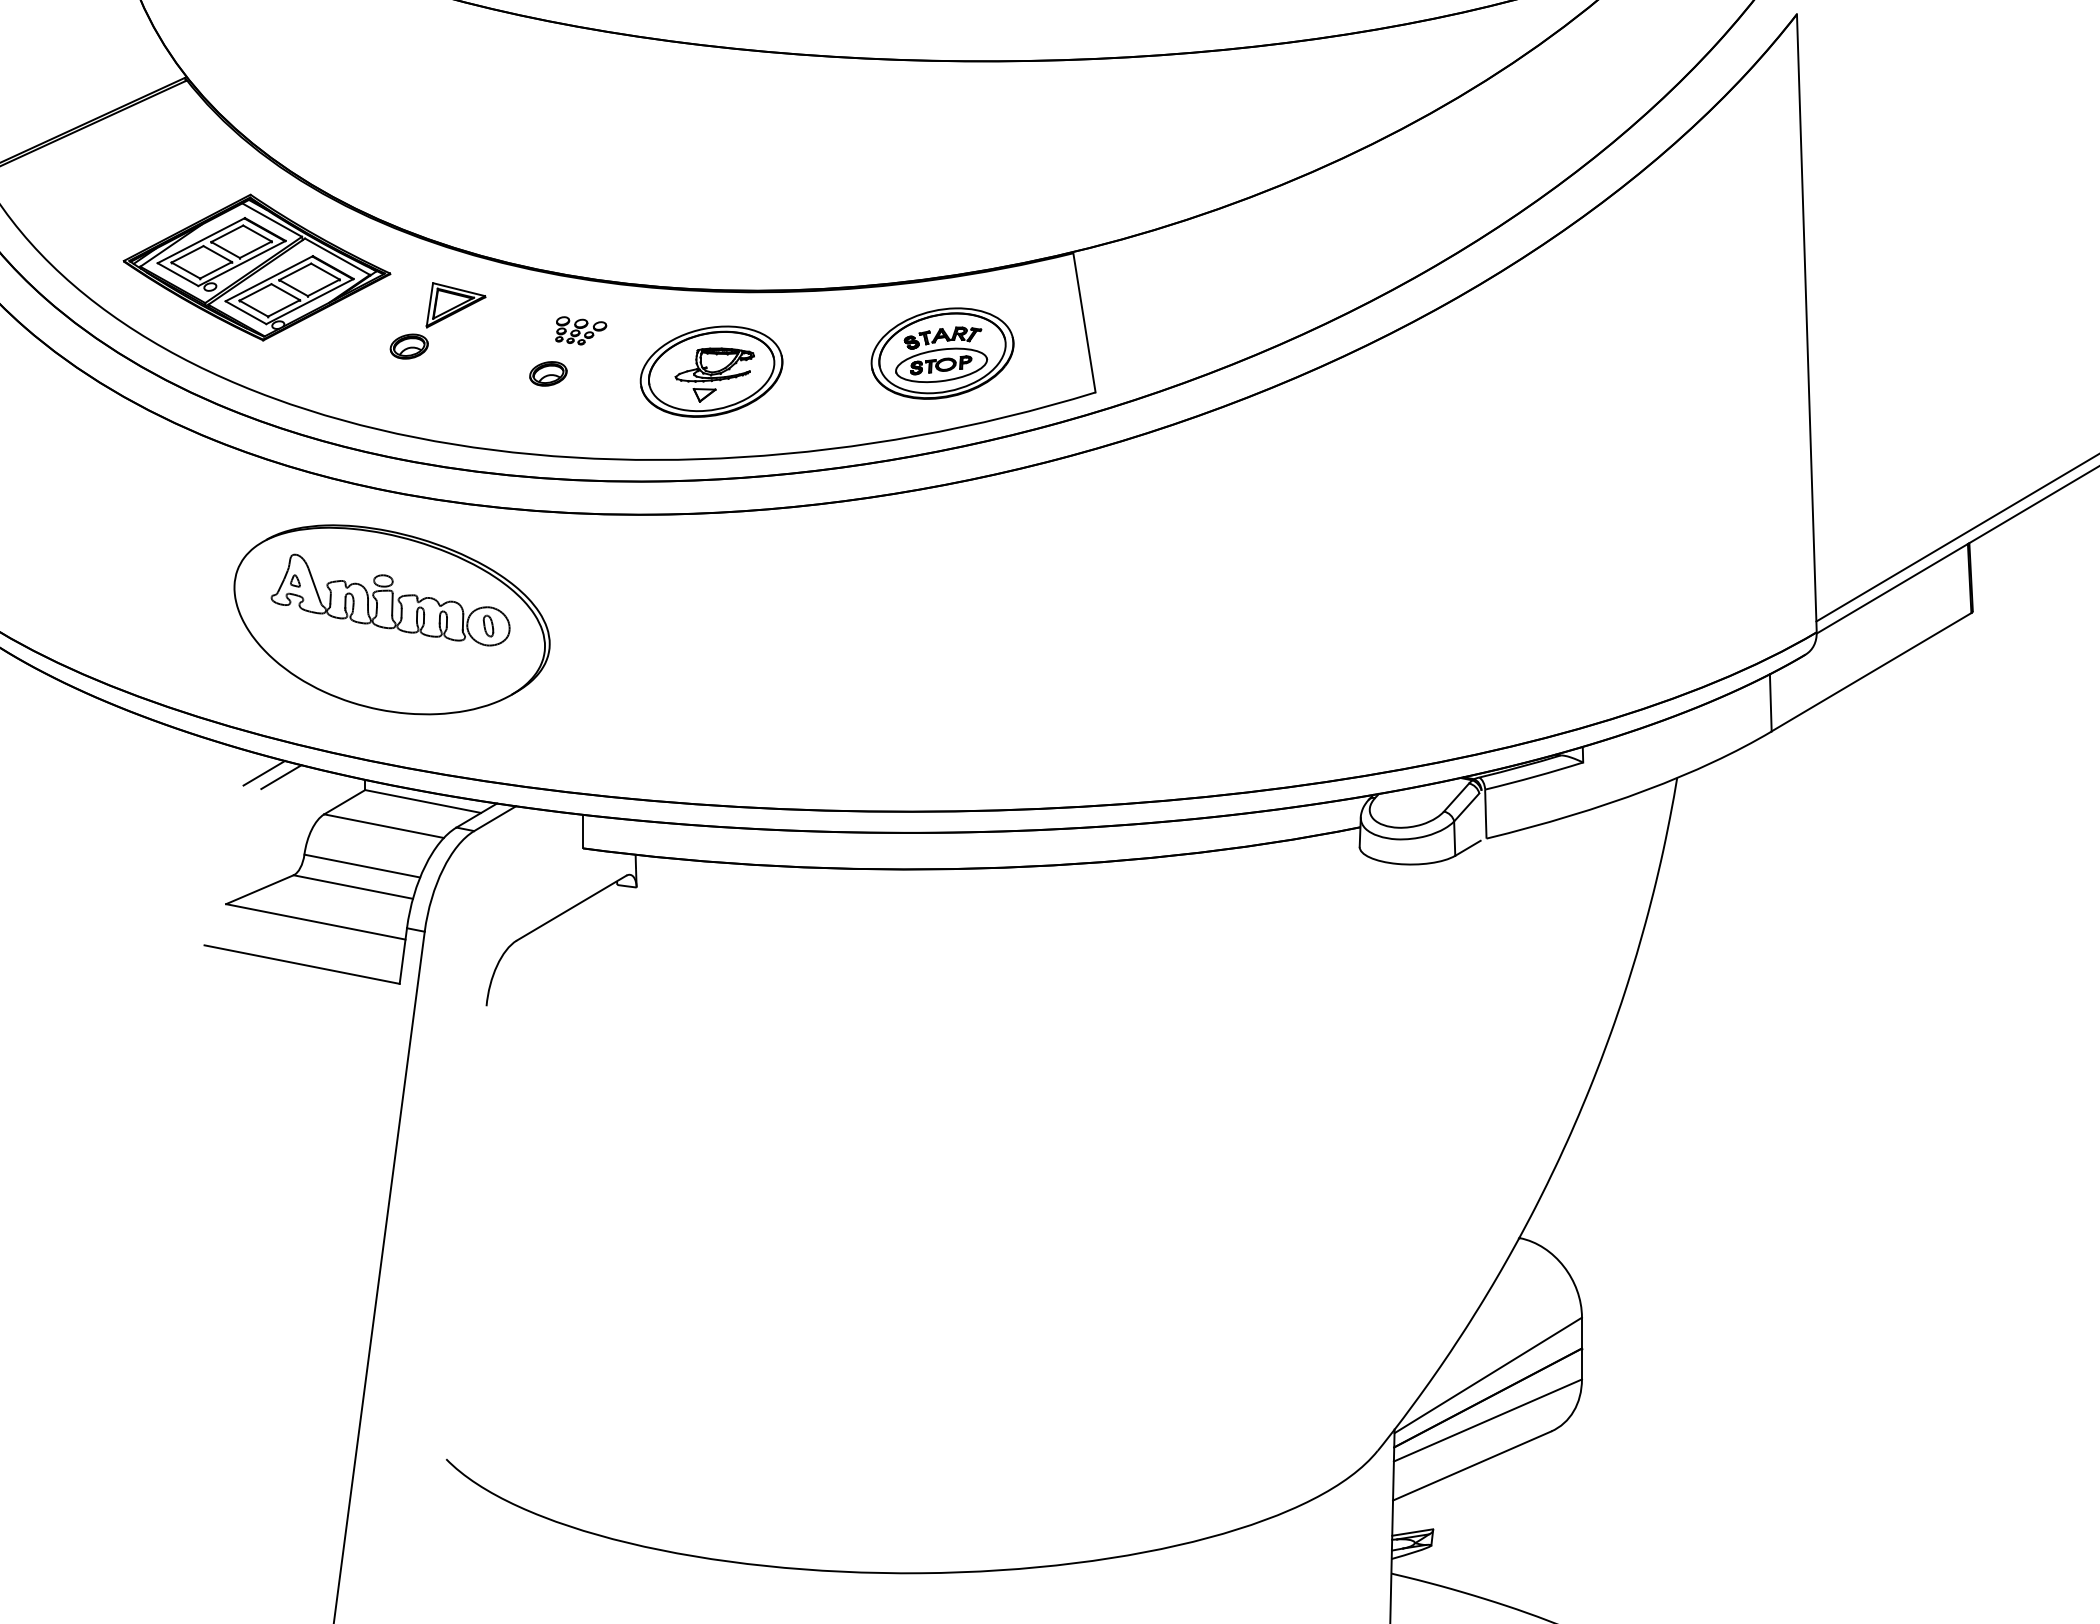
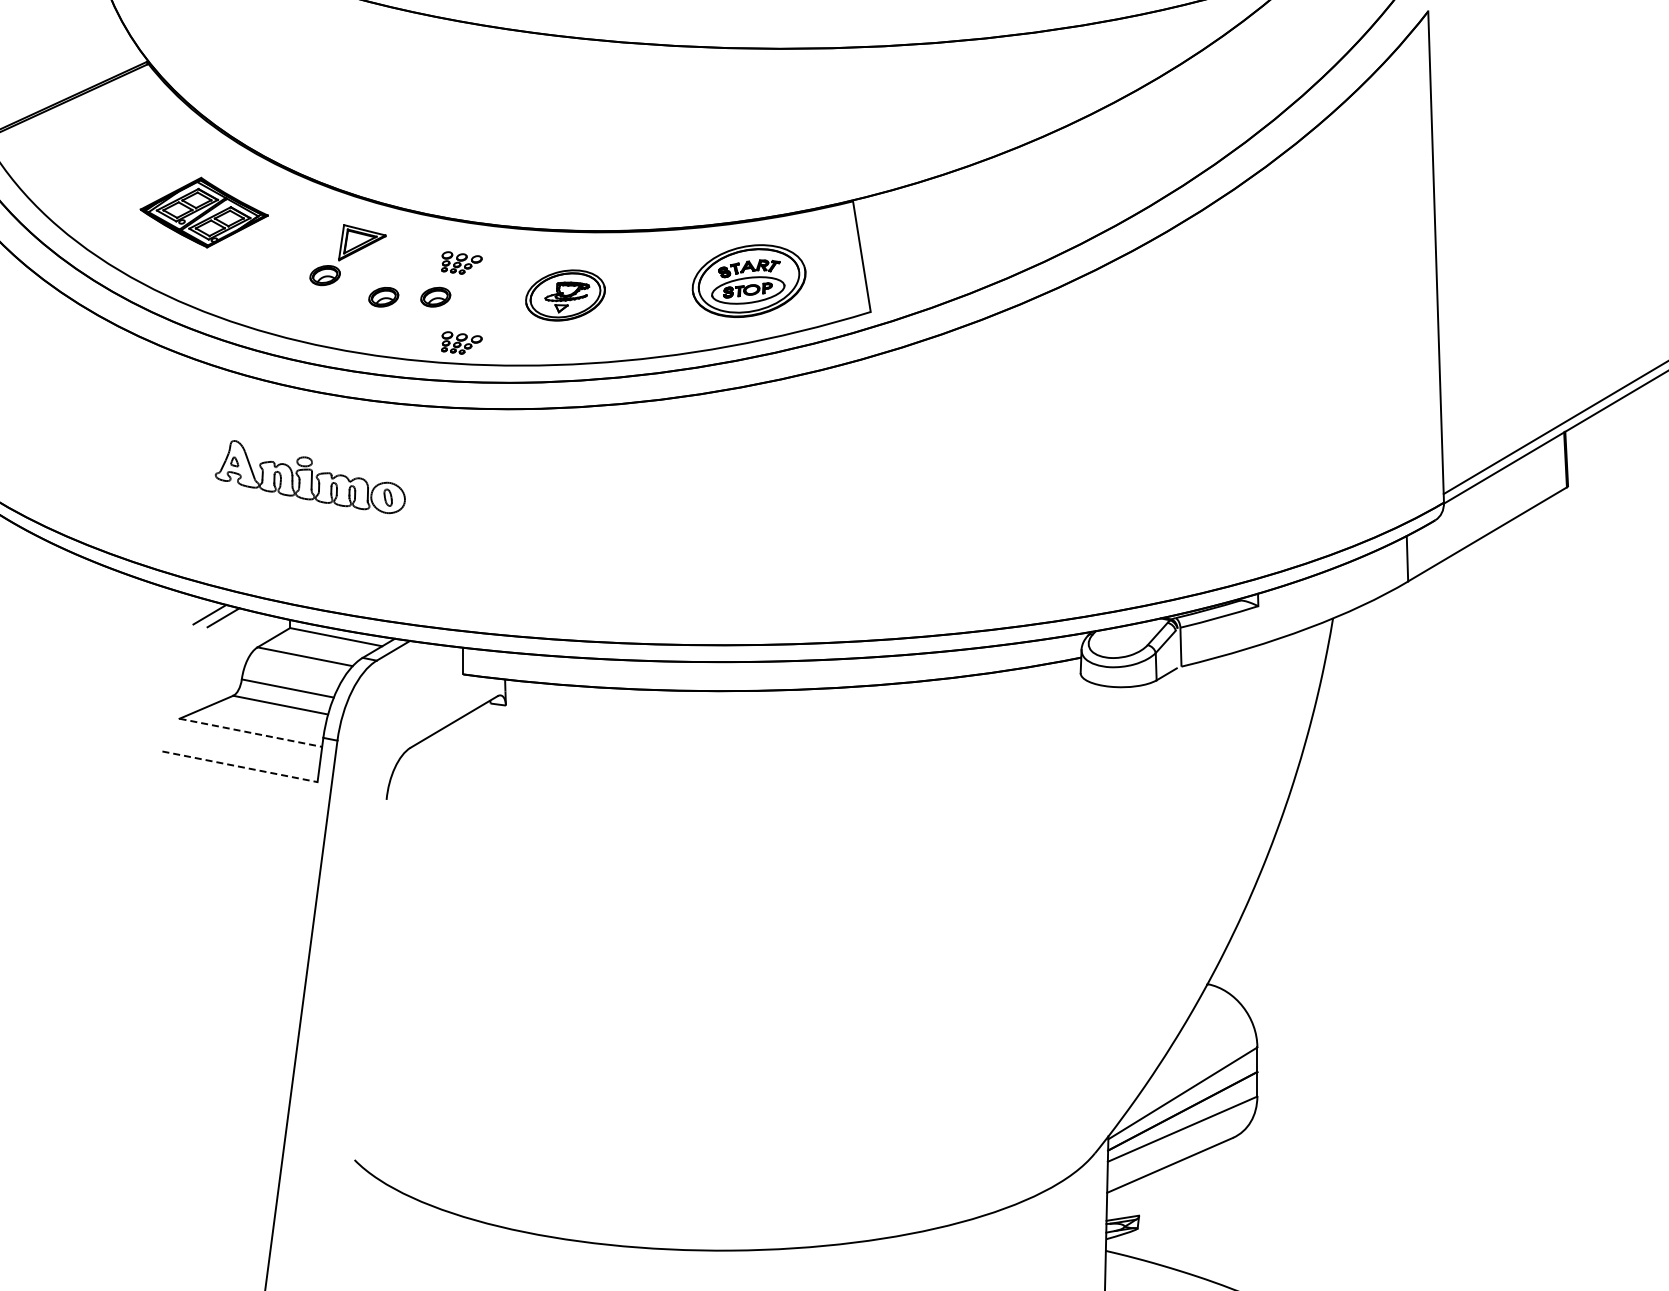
part: (257, 267) -> (204, 212), size x0.6
part: (711, 371) -> (565, 295), size x0.7
part: (482, 372) -> (383, 296), added
part: (580, 430) -> (461, 342), added
part: (392, 619) -> (311, 492), removed
line: (315, 921) -> (250, 732), solid -> dashed
line: (302, 964) -> (240, 766), solid -> dashed

